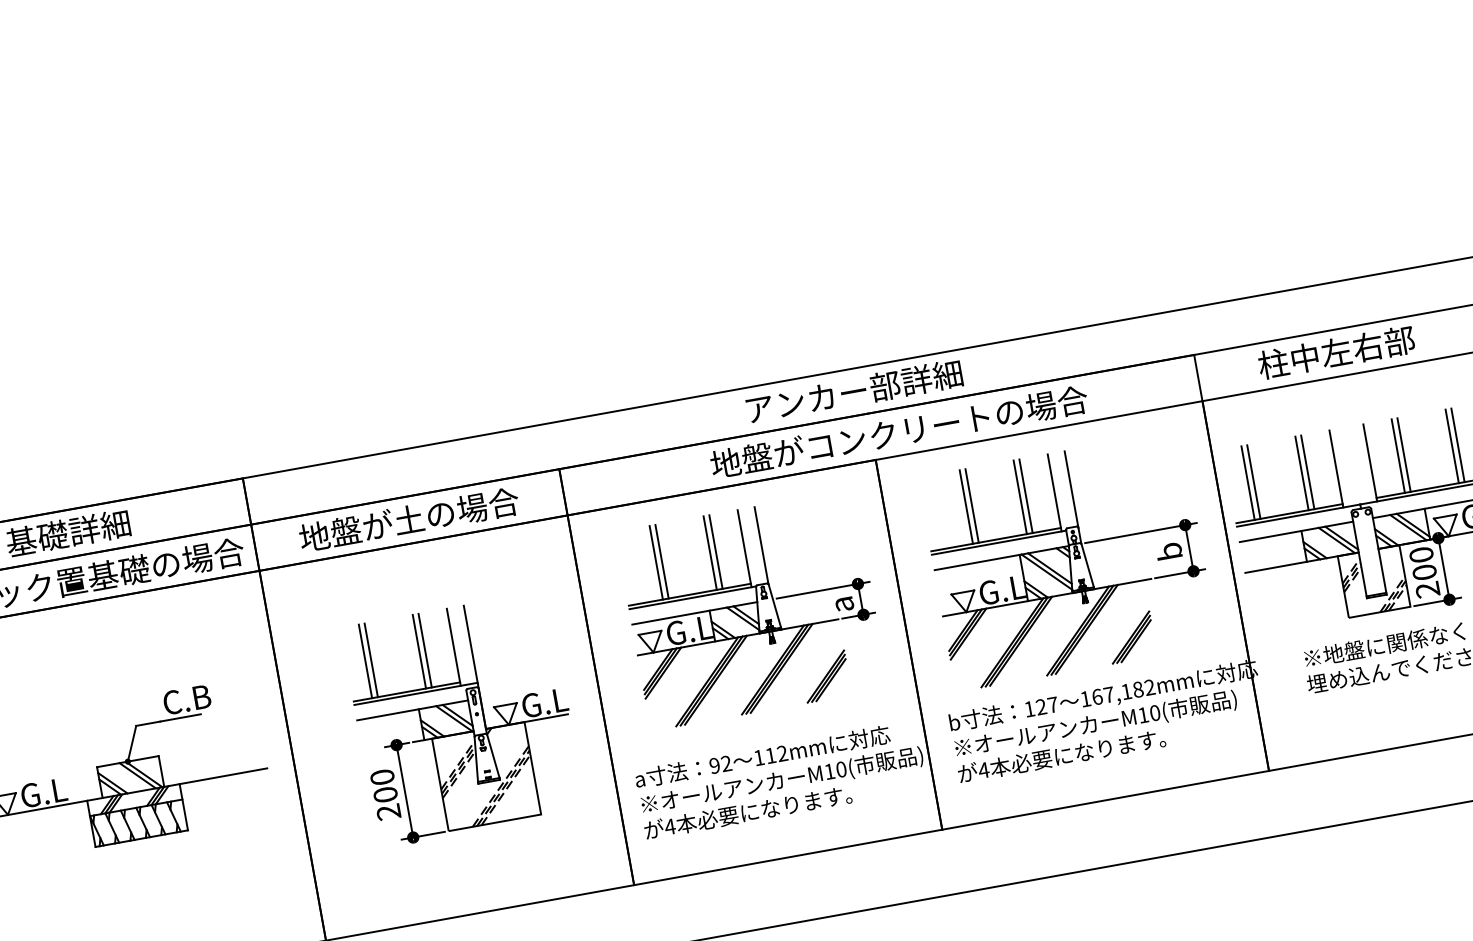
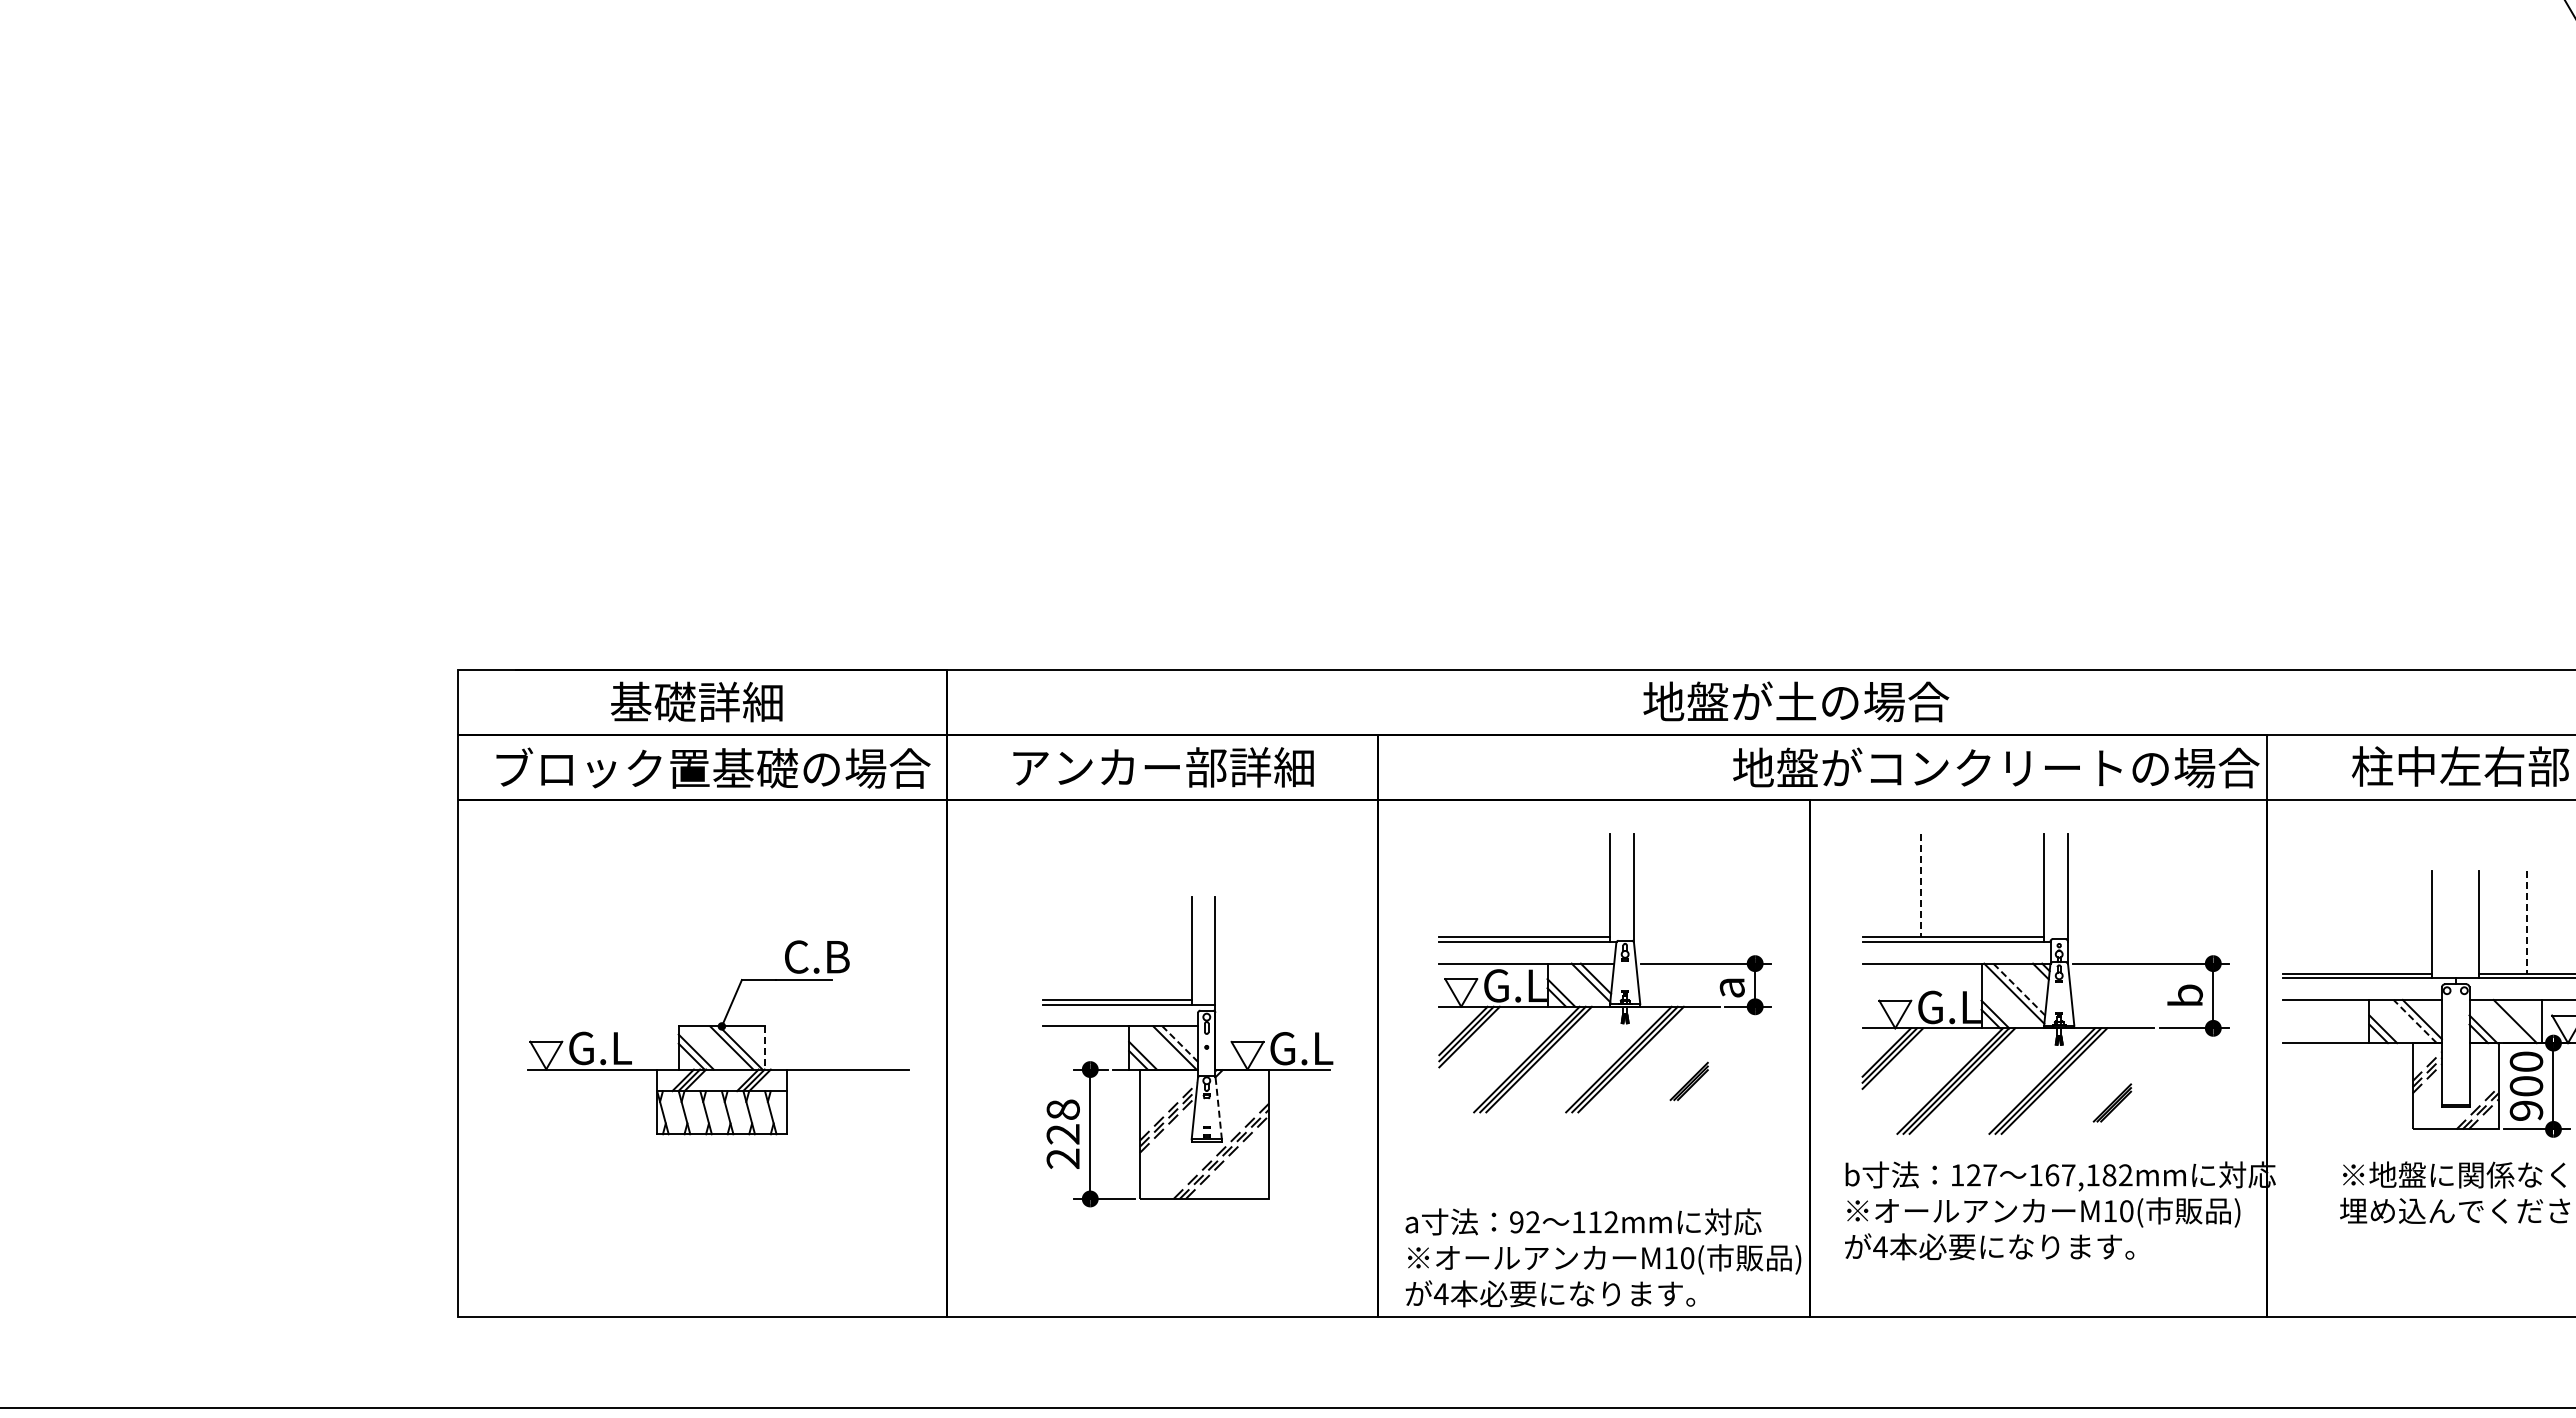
text: (853, 391) -> (1796, 701), アンカー部詳細 -> 地盤が土の場合
text: (899, 431) -> (1996, 767), moved
line: (1398, 455) -> (2519, 921), removed
line: (1404, 455) -> (2527, 922), solid -> dashed
line: (1307, 471) -> (2392, 921), removed
line: (1302, 472) -> (2384, 921), removed
line: (1253, 481) -> (2316, 921), removed
line: (1247, 482) -> (2308, 921), removed
line: (1026, 496) -> (2004, 885), removed
line: (1020, 497) -> (1996, 885), removed
line: (972, 505) -> (1929, 885), removed
line: (966, 507) -> (1920, 886), solid -> dashed
text: (409, 520) -> (1162, 767), 地盤が土の場合 -> アンカー部詳細
line: (1413, 525) -> (2522, 1019), removed
line: (1337, 540) -> (2415, 1021), solid -> dashed
line: (715, 551) -> (1570, 885), removed
line: (710, 552) -> (1562, 885), removed
line: (661, 561) -> (1494, 885), removed
line: (655, 562) -> (1486, 885), removed
line: (1050, 568) -> (2019, 989), solid -> dashed
text: (1427, 589) -> (2526, 1110), 200 -> 900
part: (1131, 637) -> (2112, 1102), size x0.6
line: (425, 650) -> (1152, 948), removed
line: (419, 651) -> (1143, 948), removed
line: (371, 660) -> (1076, 948), removed
line: (365, 661) -> (1068, 948), removed
part: (826, 676) -> (1689, 1081), size x0.6
line: (457, 714) -> (1180, 1043), solid -> dashed
line: (493, 756) -> (1218, 1108), solid -> dashed
line: (161, 771) -> (765, 1048), solid -> dashed
text: (781, 779) -> (1603, 1257), moved
text: (383, 785) -> (1062, 1121), 200 -> 228

